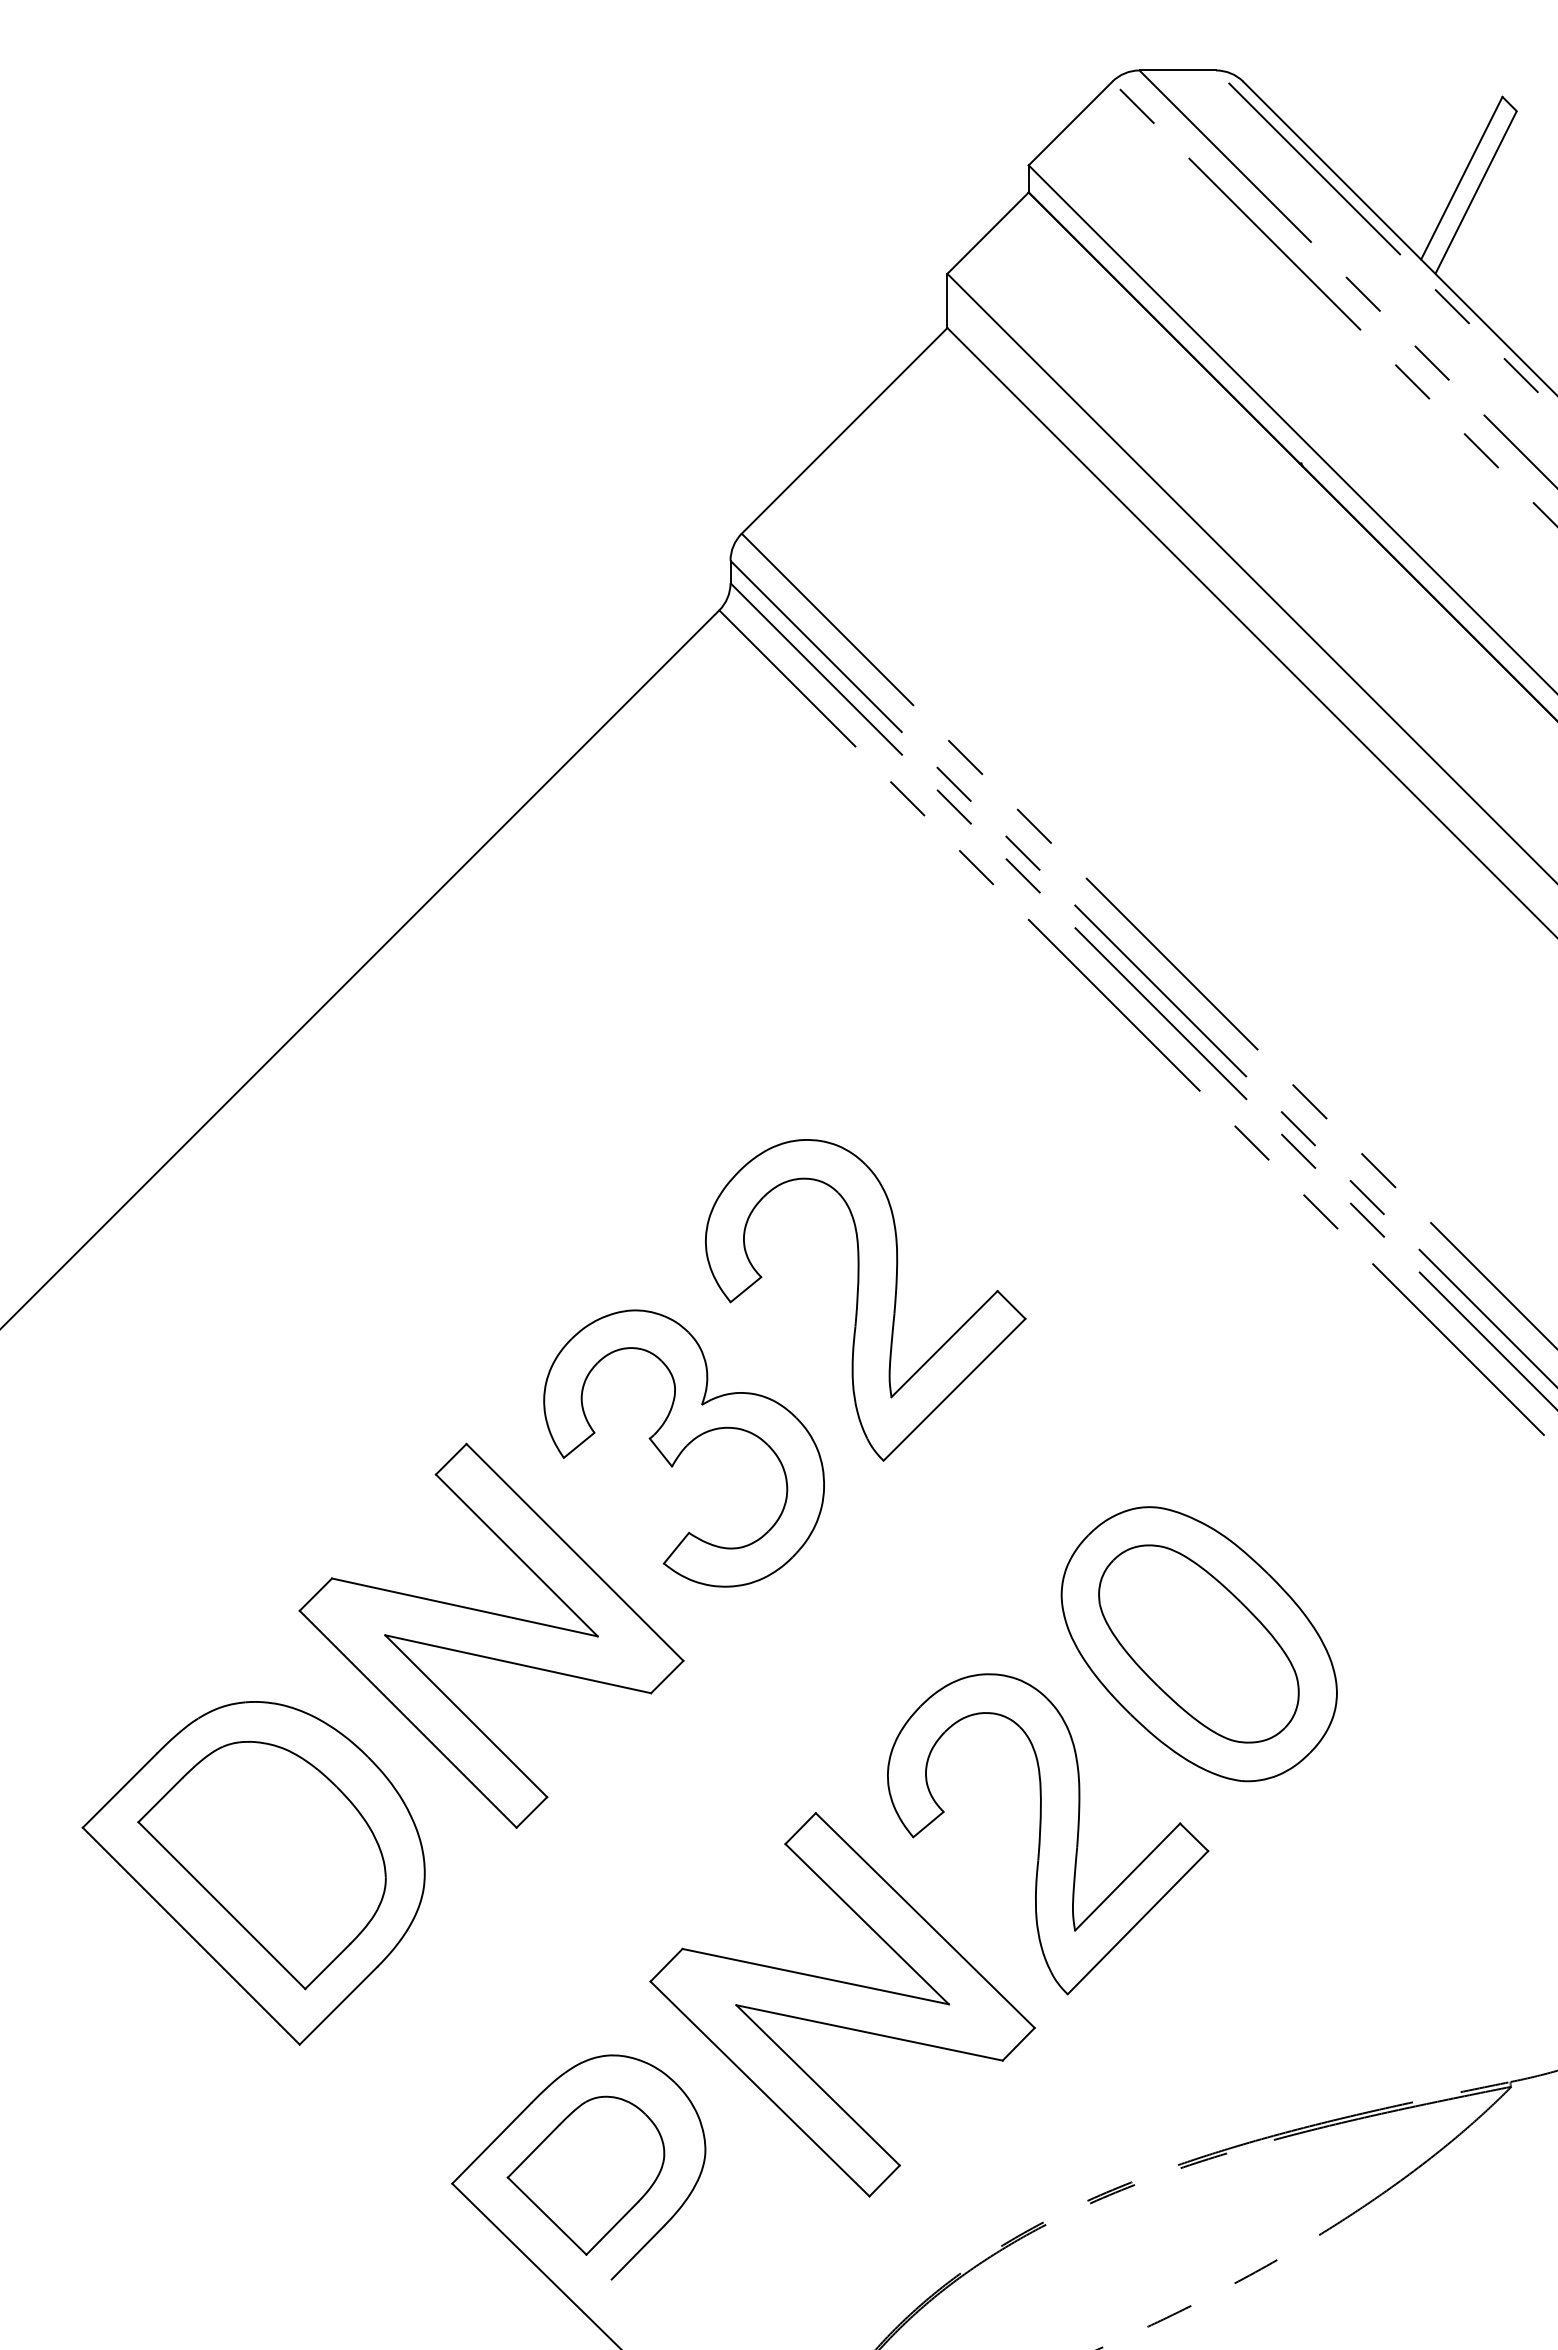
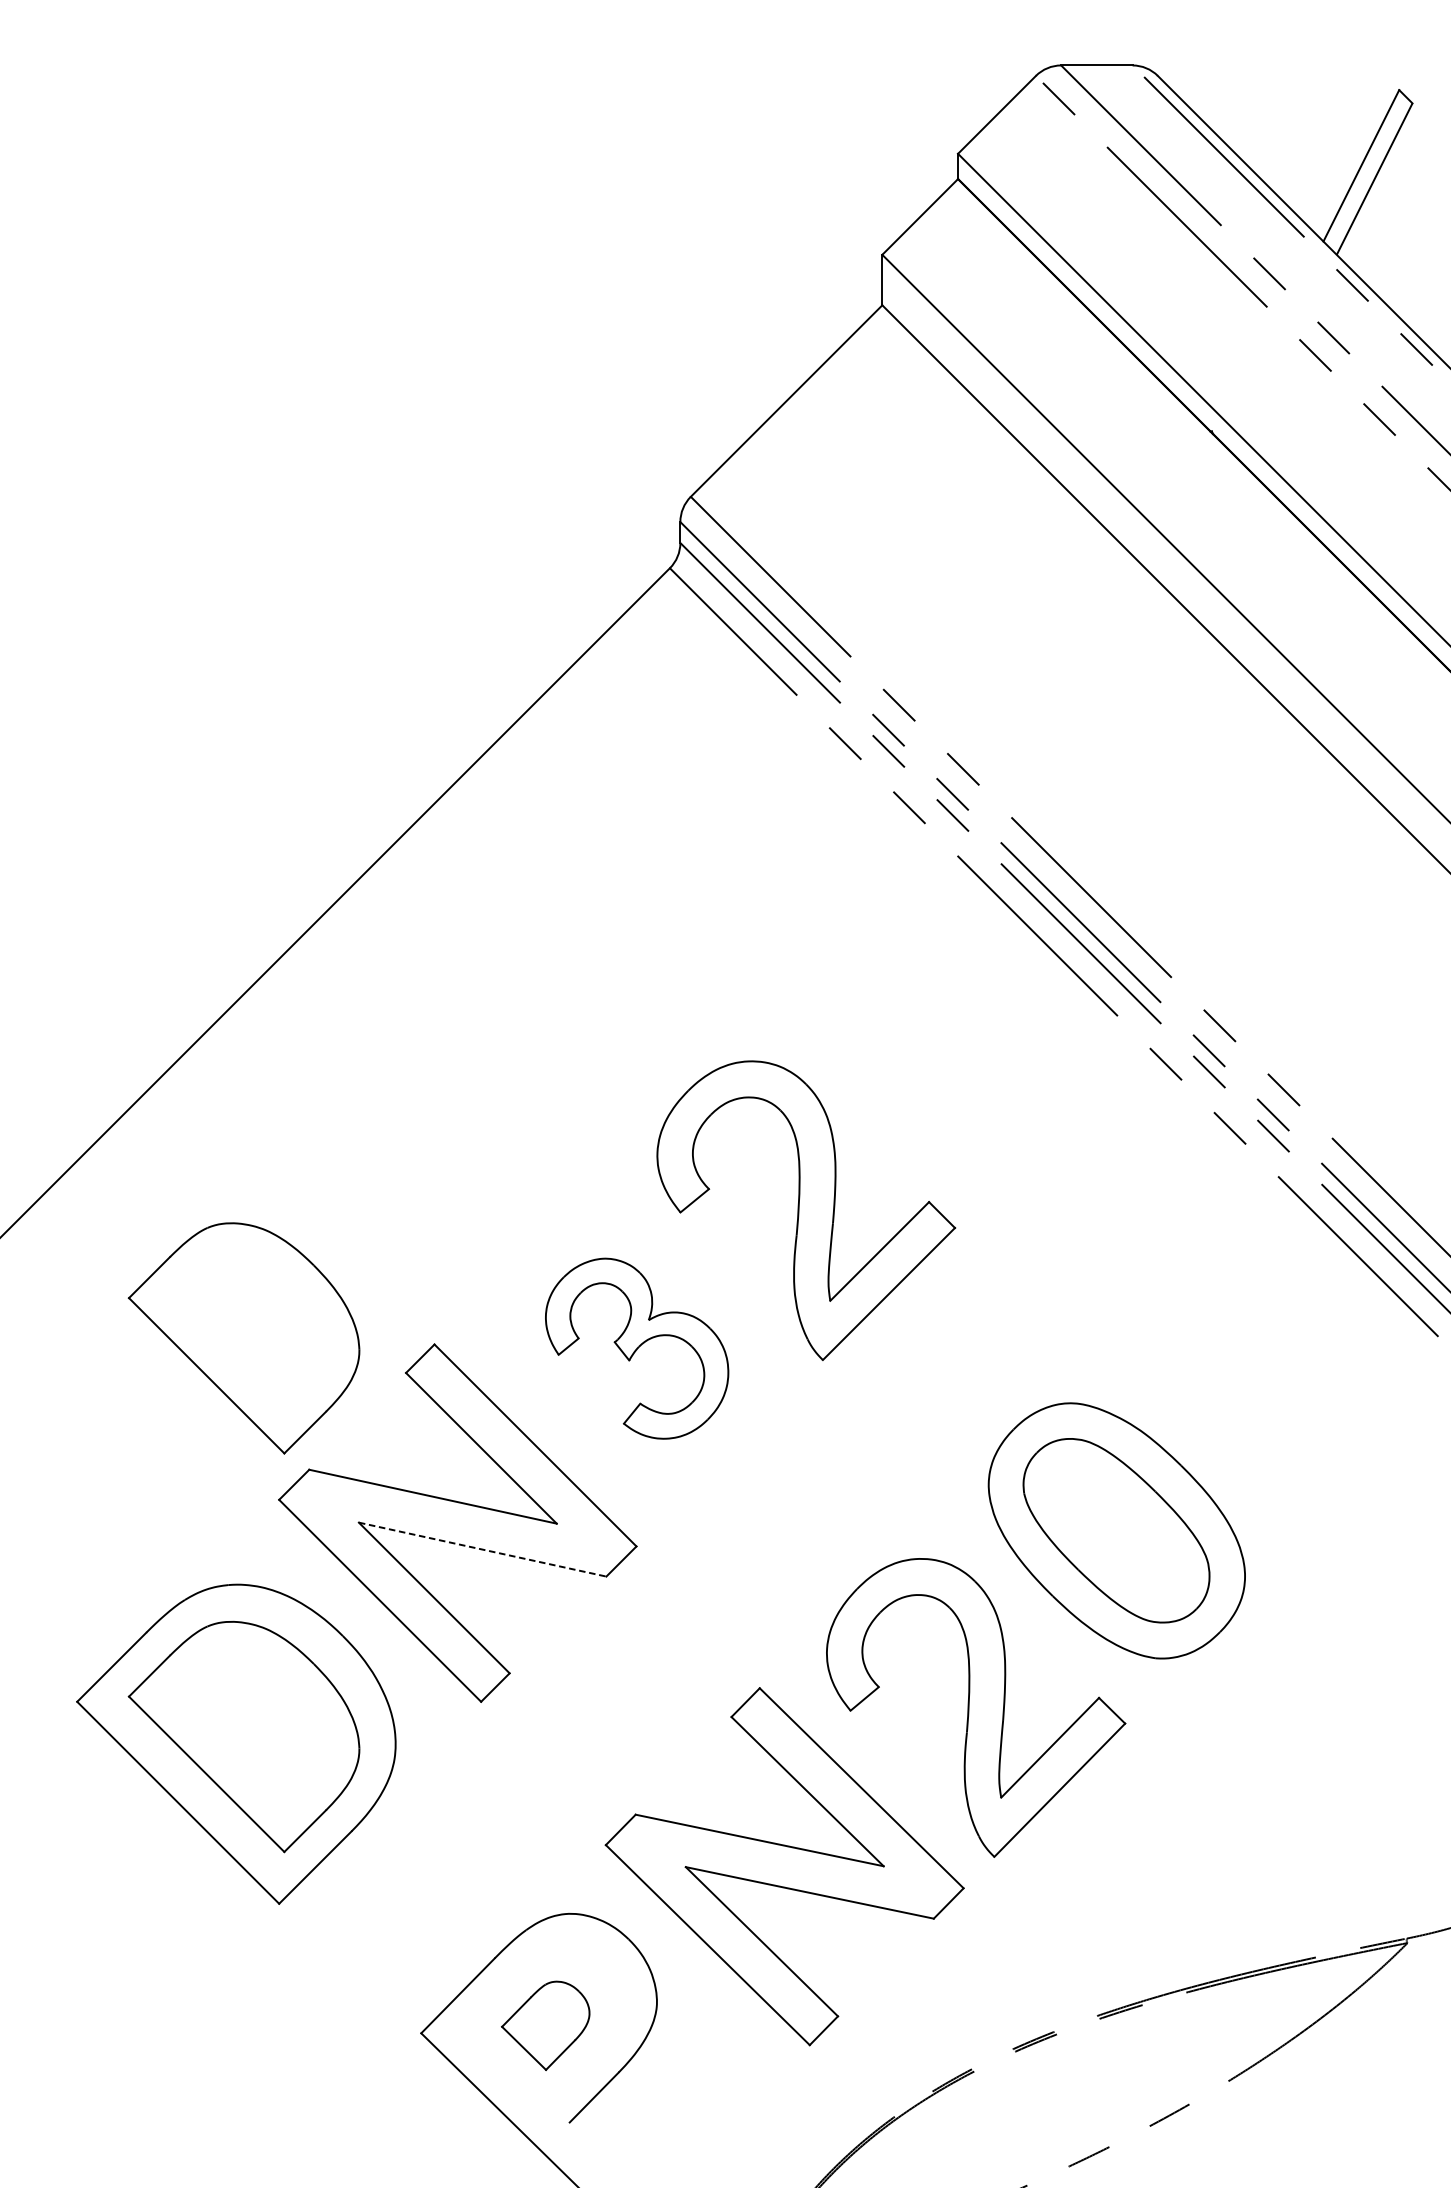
part: (261, 1437) -> (243, 1338), added
part: (683, 1448) -> (636, 1348), size x0.7
line: (518, 1664) -> (482, 1549), solid -> dashed
part: (585, 2175) -> (545, 2025), size x0.6

